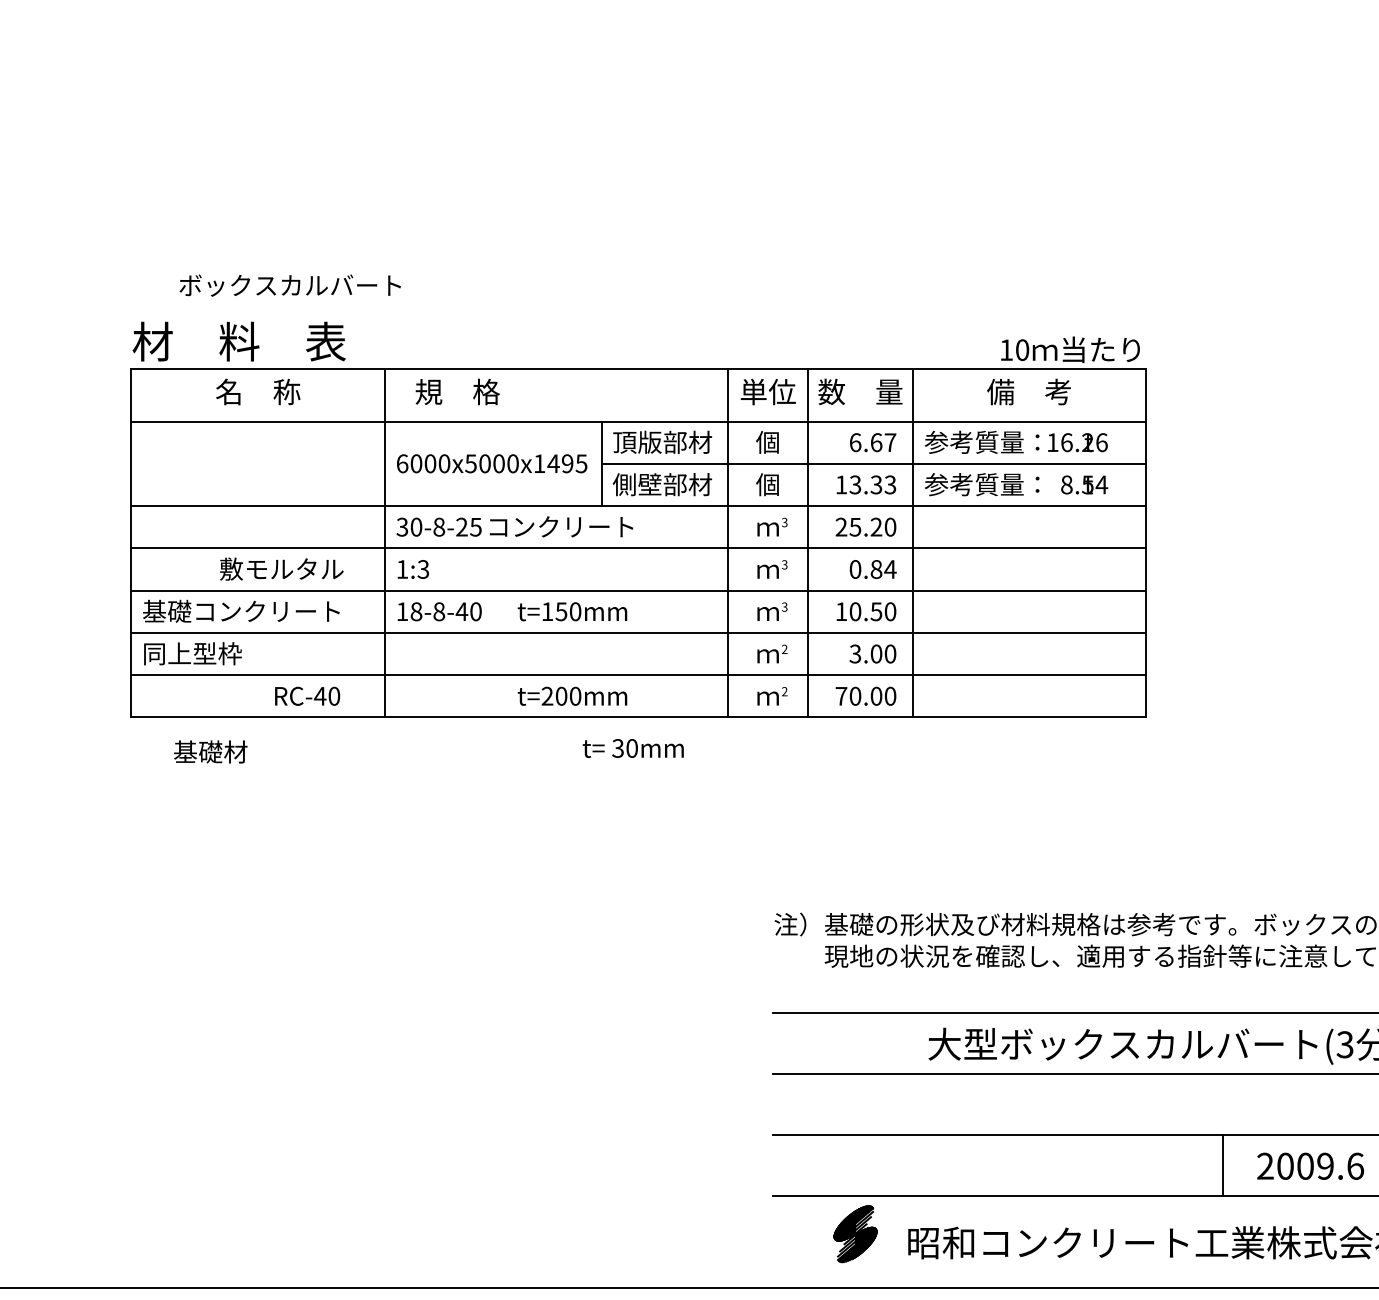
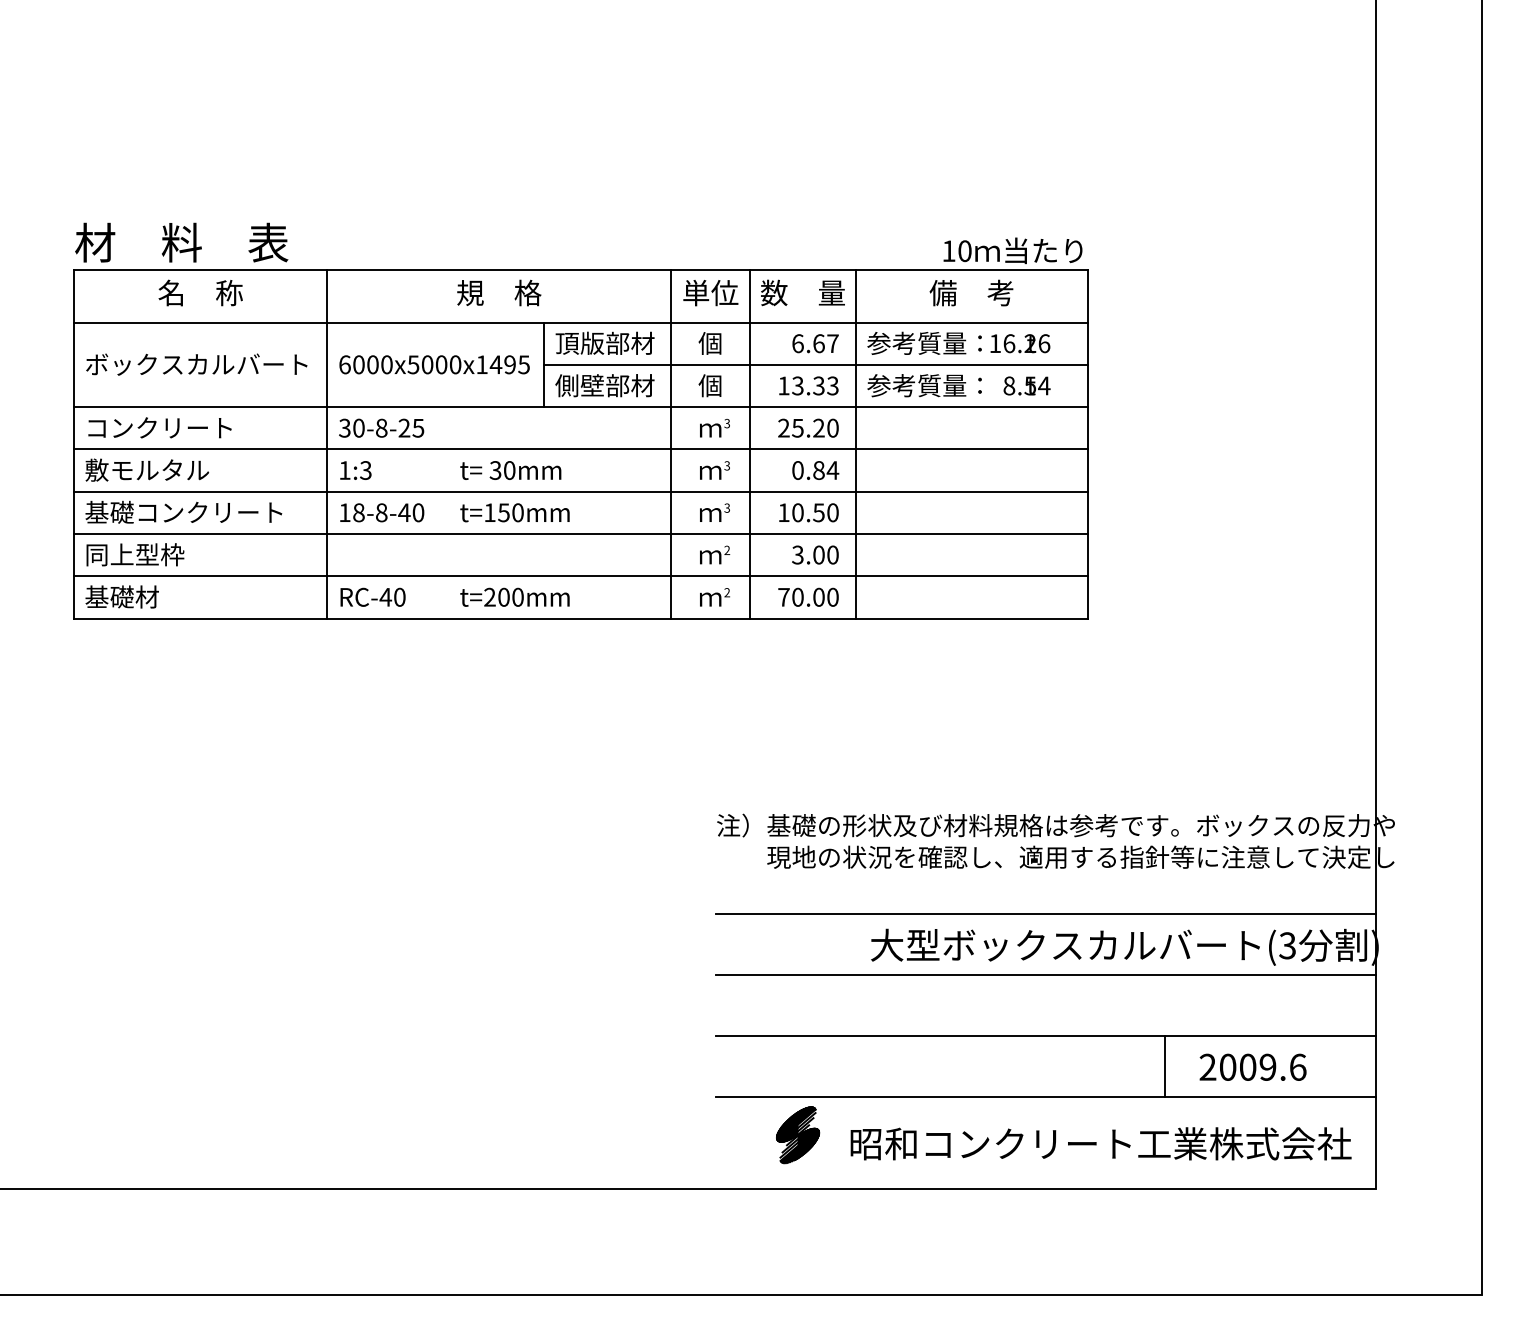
text: (290, 285) -> (196, 364), moved
text: (458, 391) -> (499, 292), moved
text: (561, 526) -> (159, 427), moved
text: (282, 568) -> (147, 469), moved
text: (307, 695) -> (372, 596), moved
text: (633, 748) -> (510, 470), moved
text: (210, 751) -> (121, 596), moved

